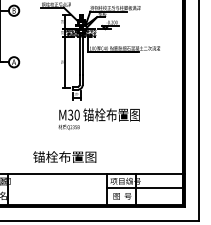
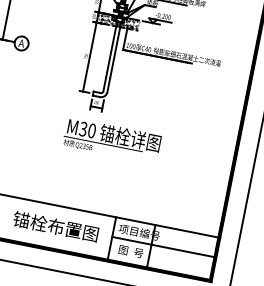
text: (122, 114) -> (152, 142), 锚栓布置图 -> 锚栓详图
text: (64, 156) -> (55, 225), moved

